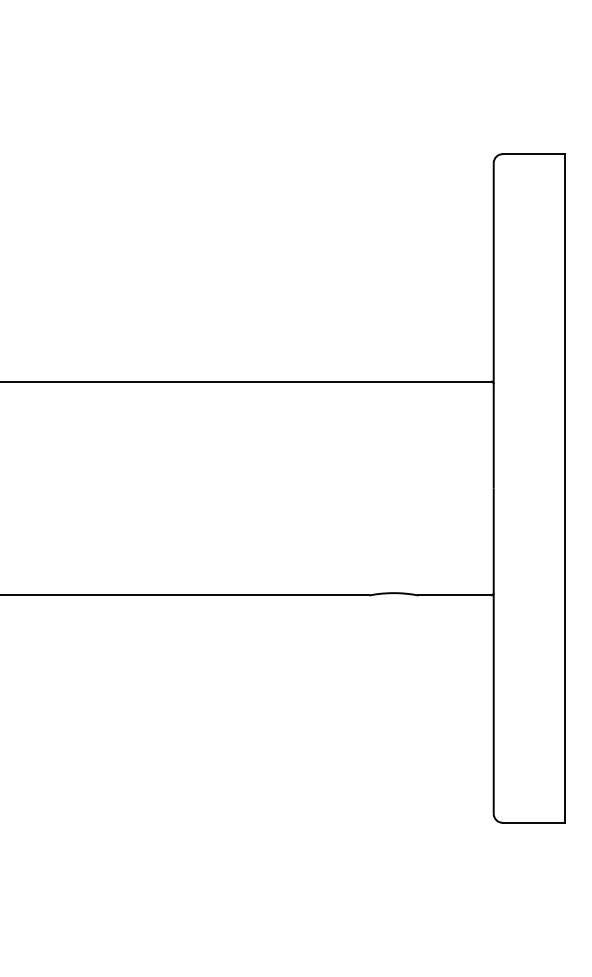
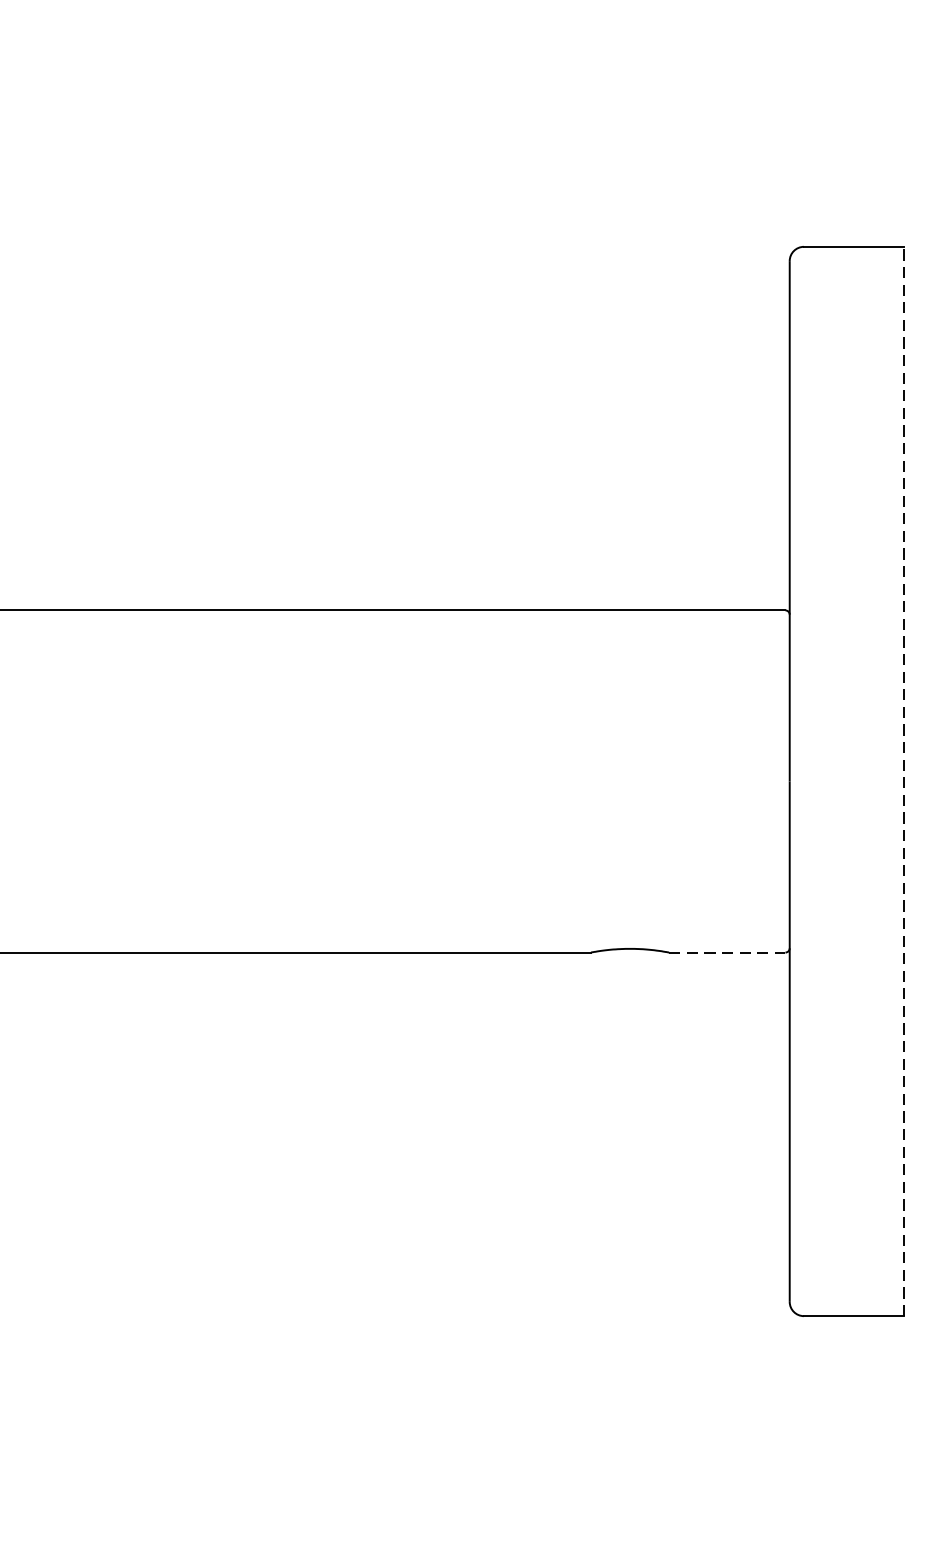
line: (565, 488) -> (904, 781), solid -> dashed
line: (455, 595) -> (728, 952), solid -> dashed

